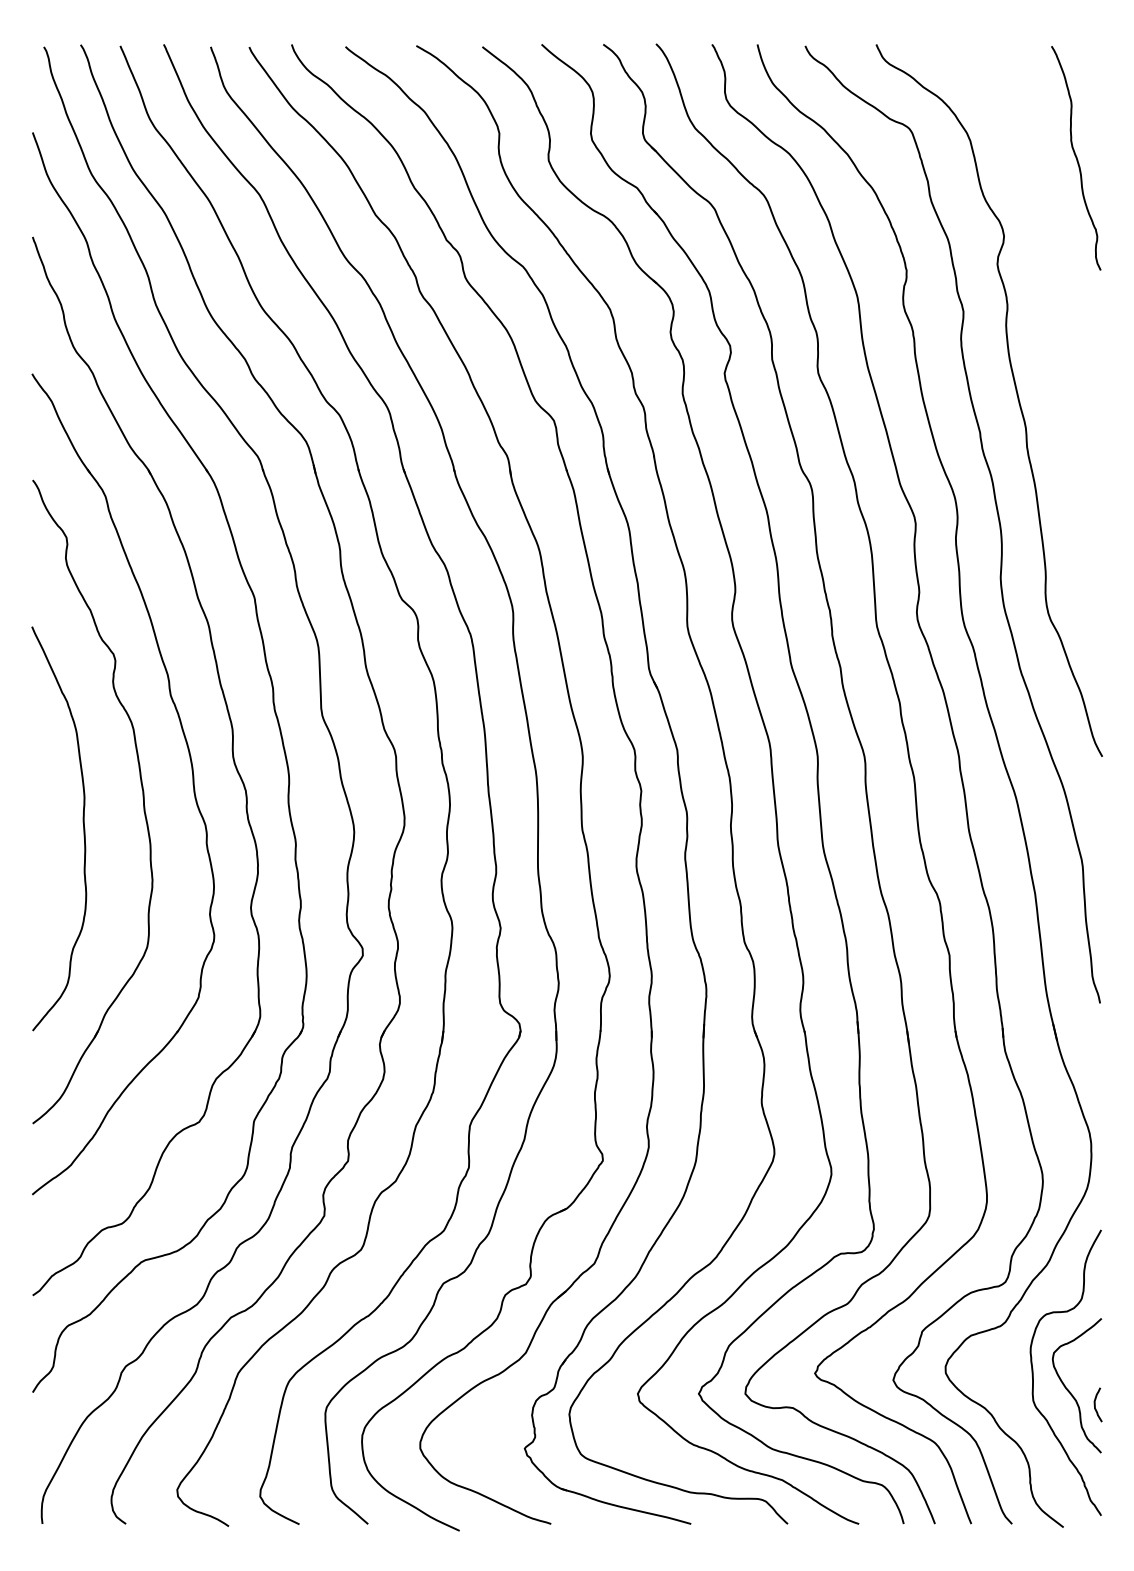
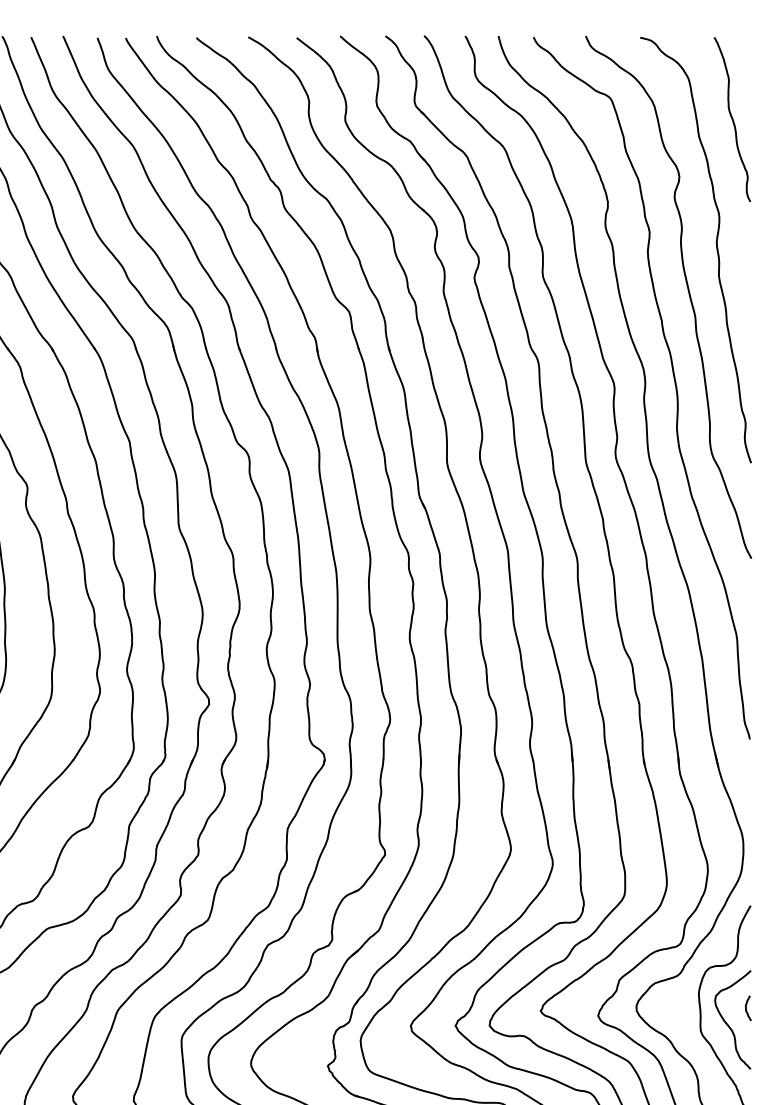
curve: (1054, 334) -> (716, 248), added
curve: (1095, 1404) -> (746, 1008), moved

